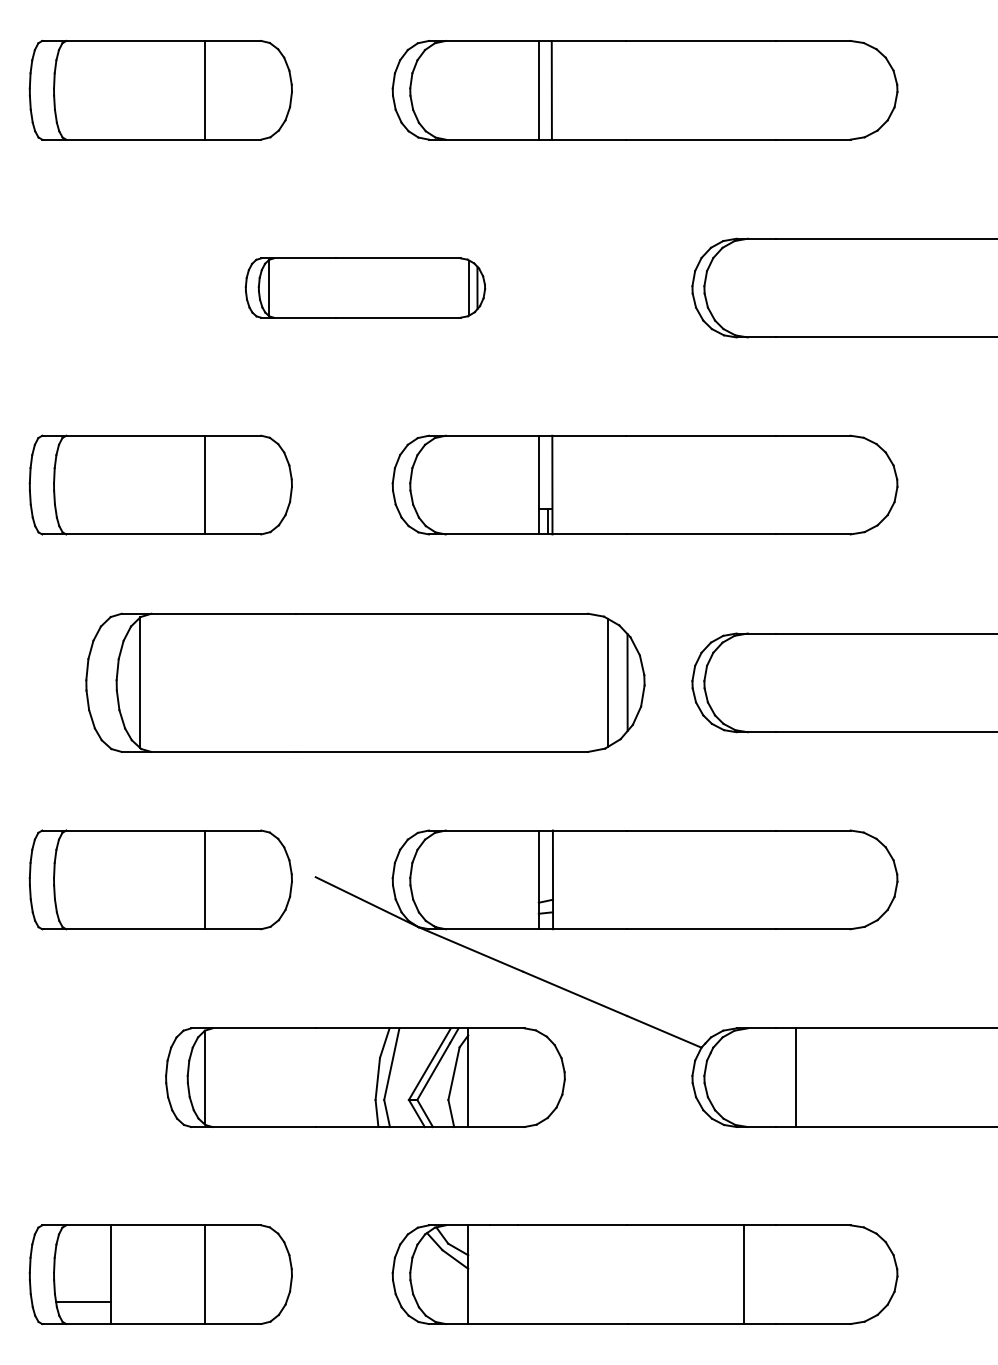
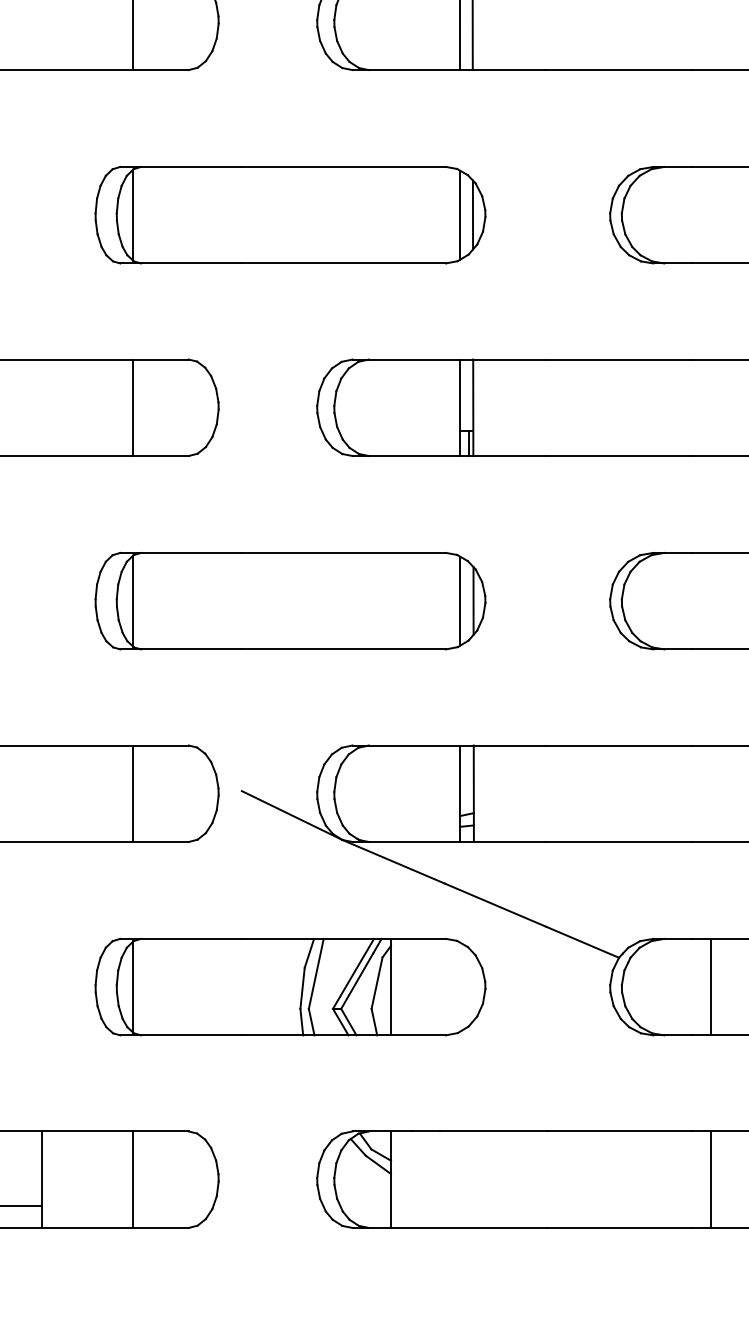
part: (365, 287) -> (290, 214), size x1.67
part: (365, 682) -> (290, 600), size x0.71
line: (744, 1274) -> (711, 1179), moved

